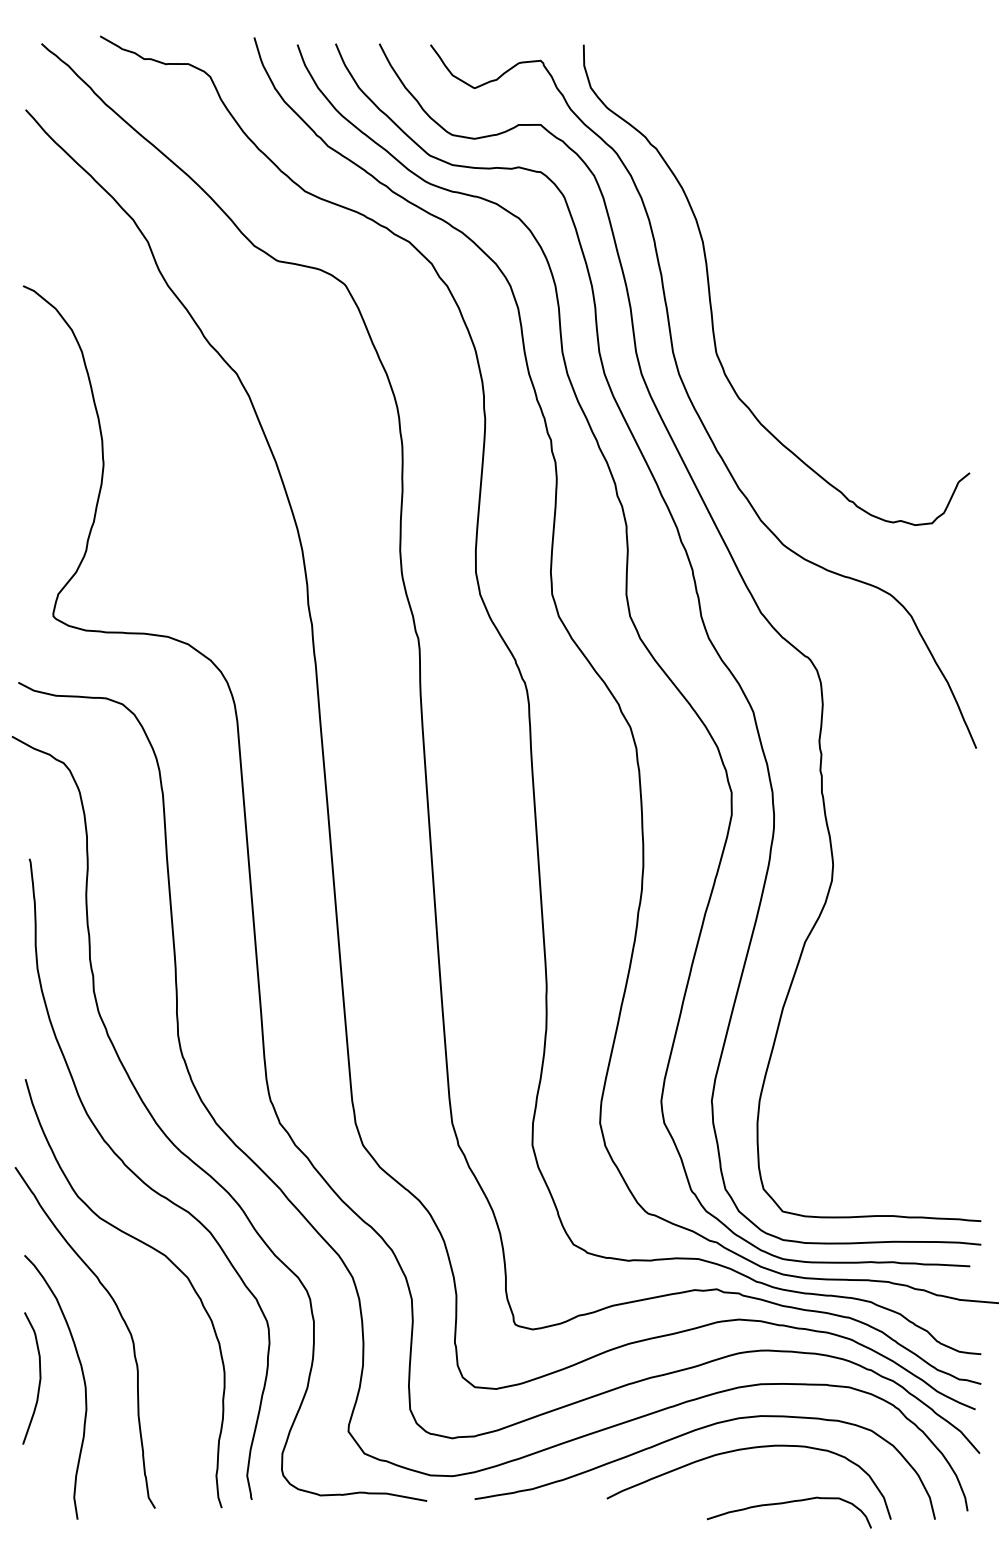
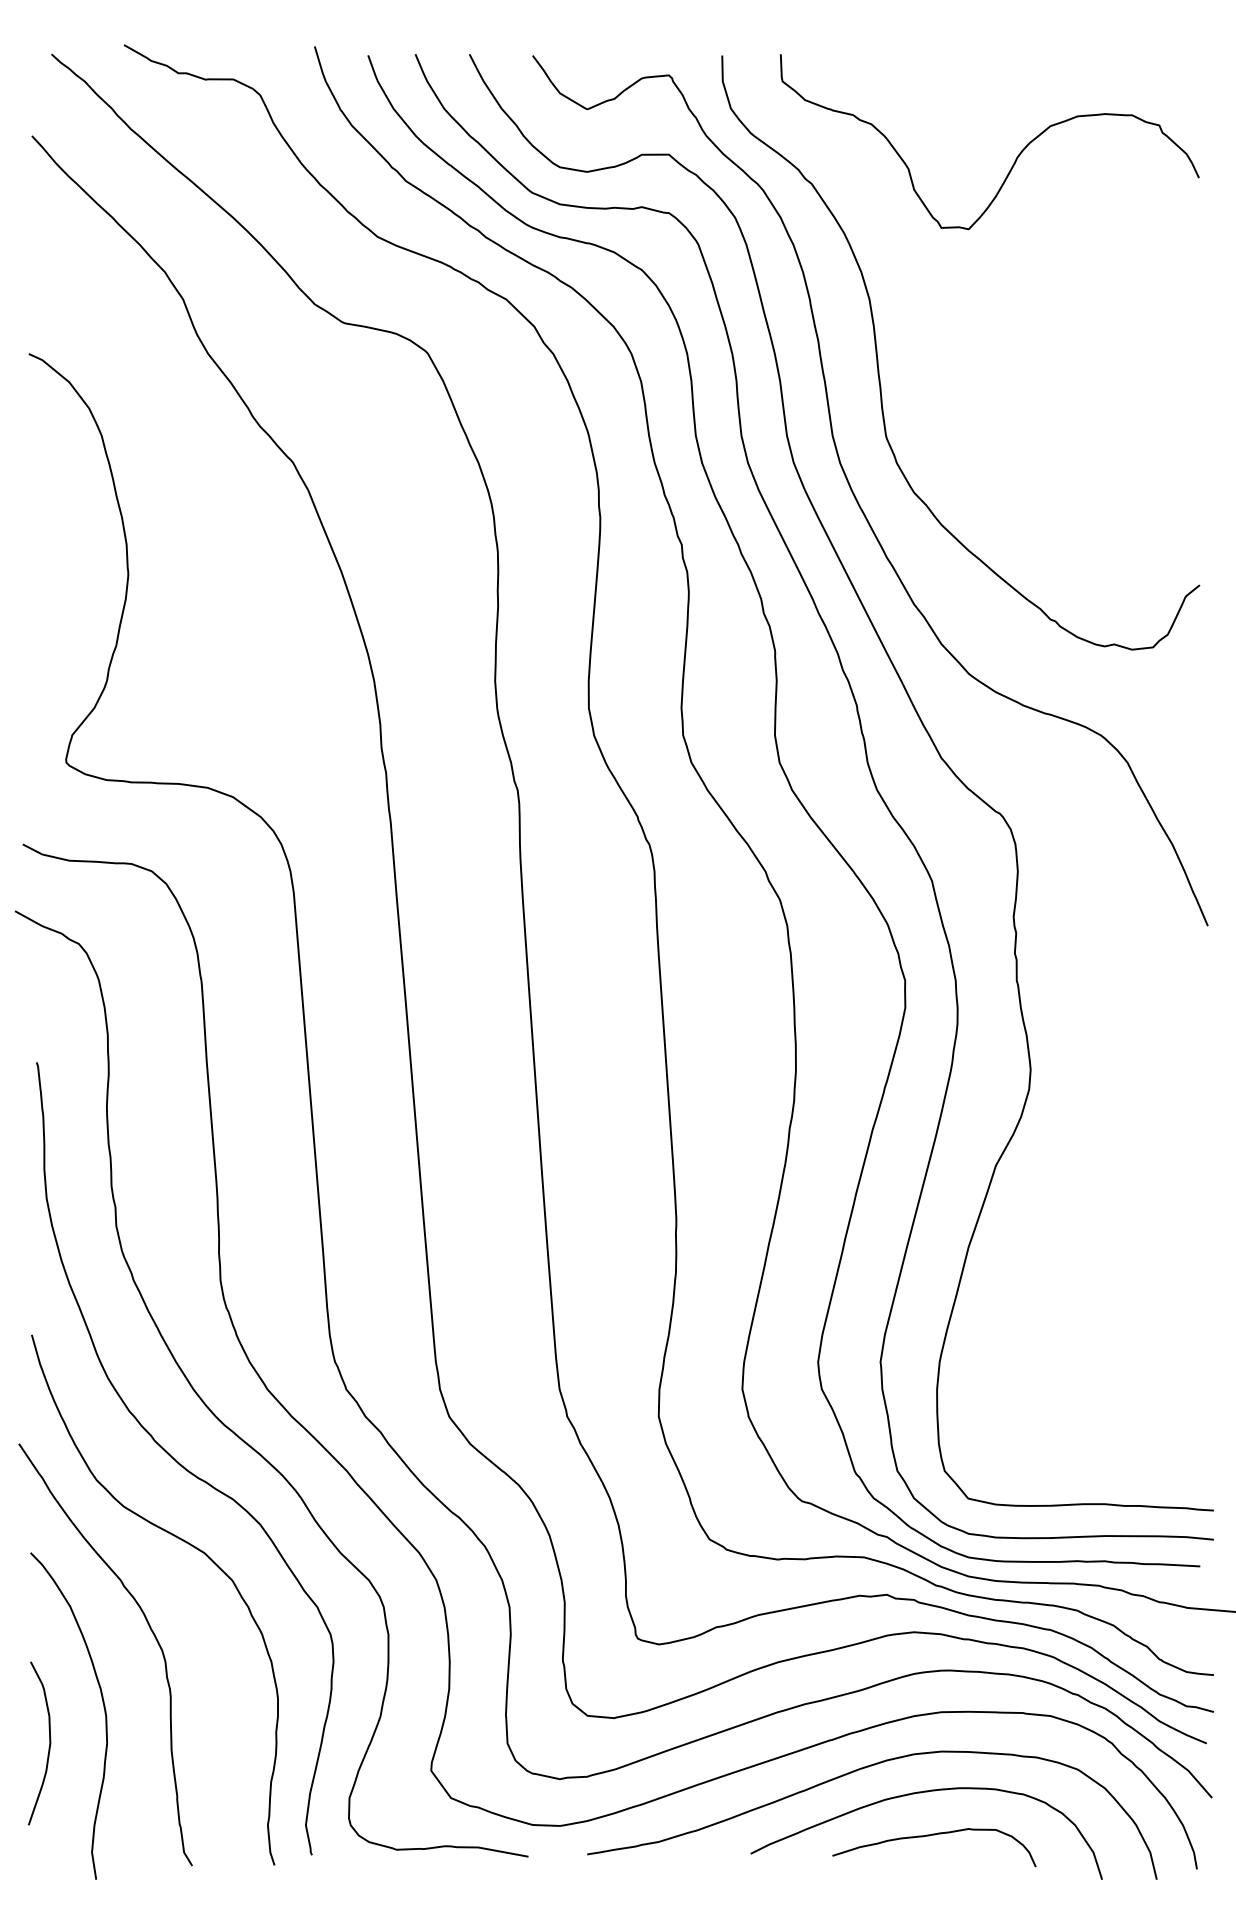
curve: (821, 126) -> (1016, 156), added
curve: (39, 1378) -> (49, 1743), moved
curve: (788, 1503) -> (933, 1836), moved

